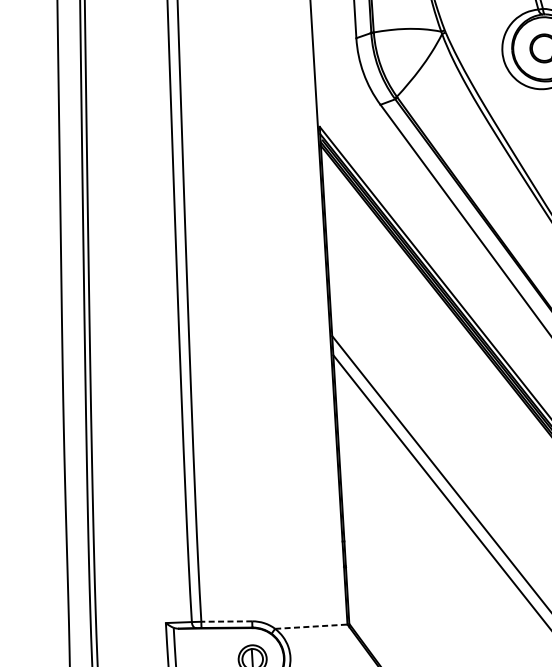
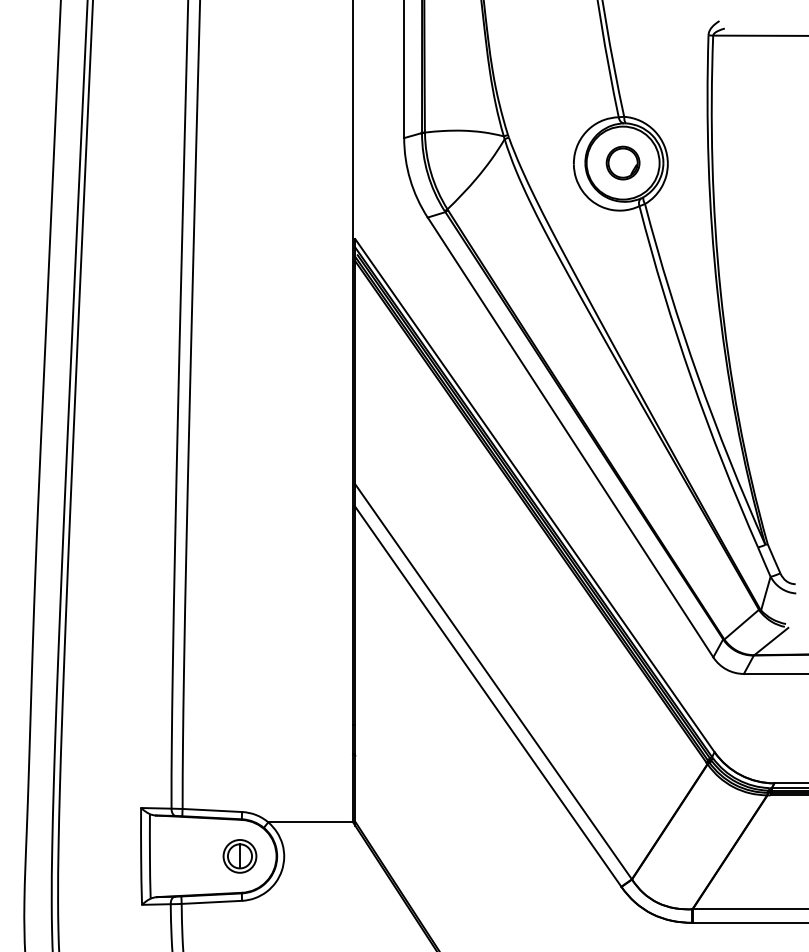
line: (226, 621) -> (212, 810), dashed -> solid
line: (311, 626) -> (311, 822), dashed -> solid

